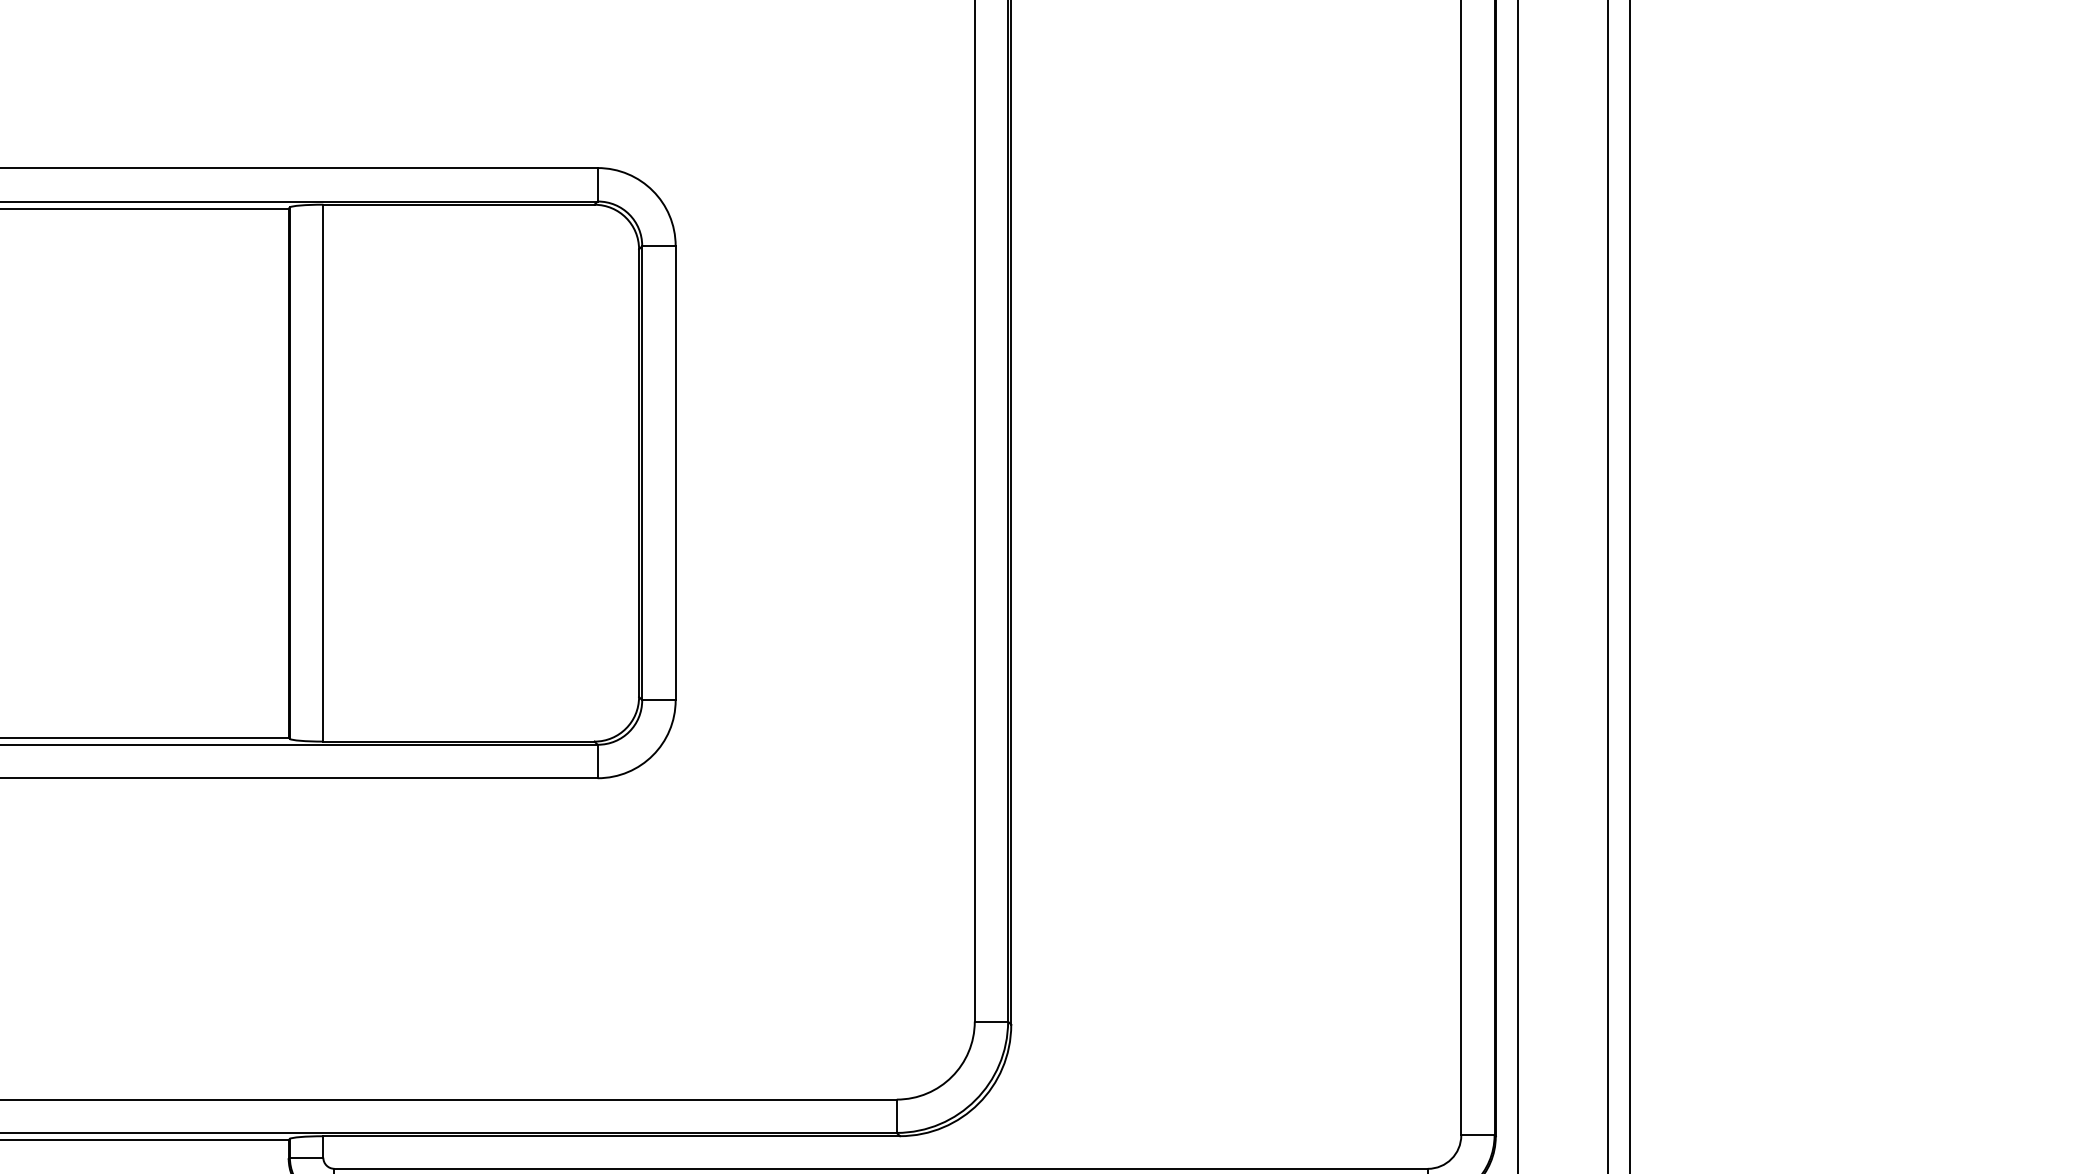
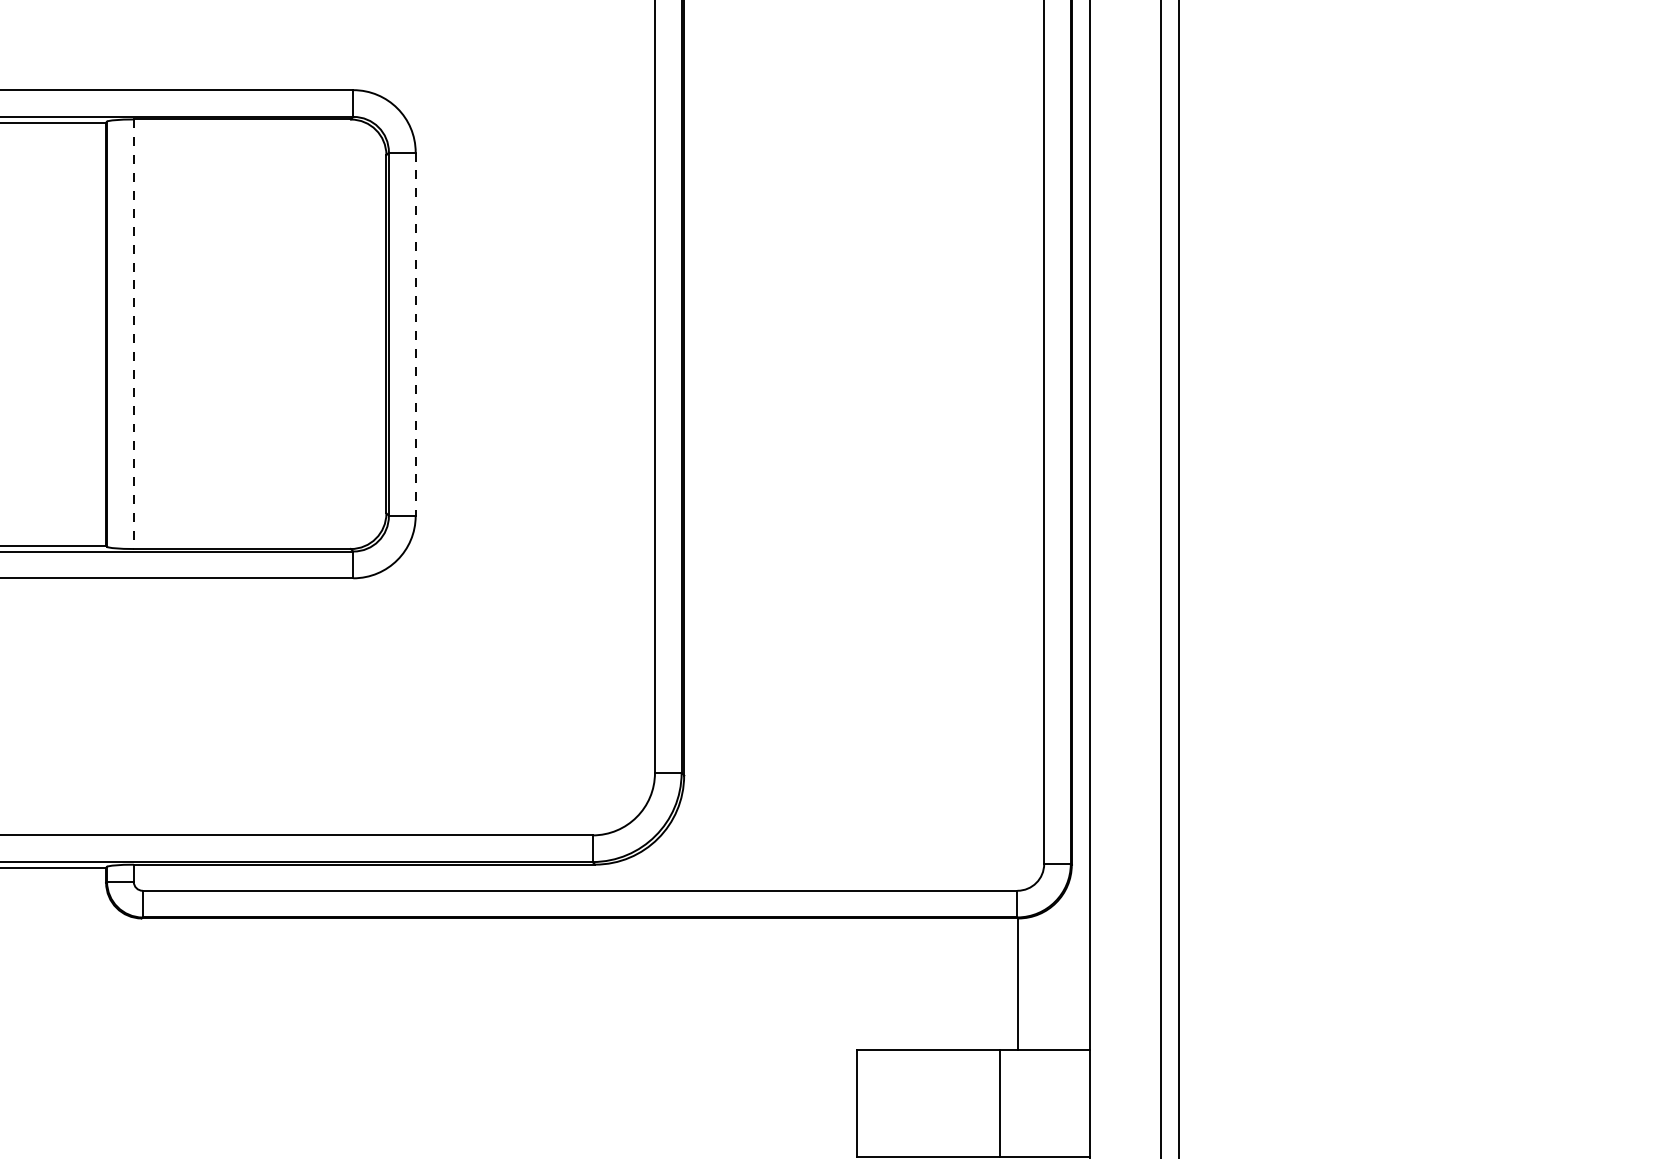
line: (322, 473) -> (133, 334), solid -> dashed
line: (675, 473) -> (415, 334), solid -> dashed

